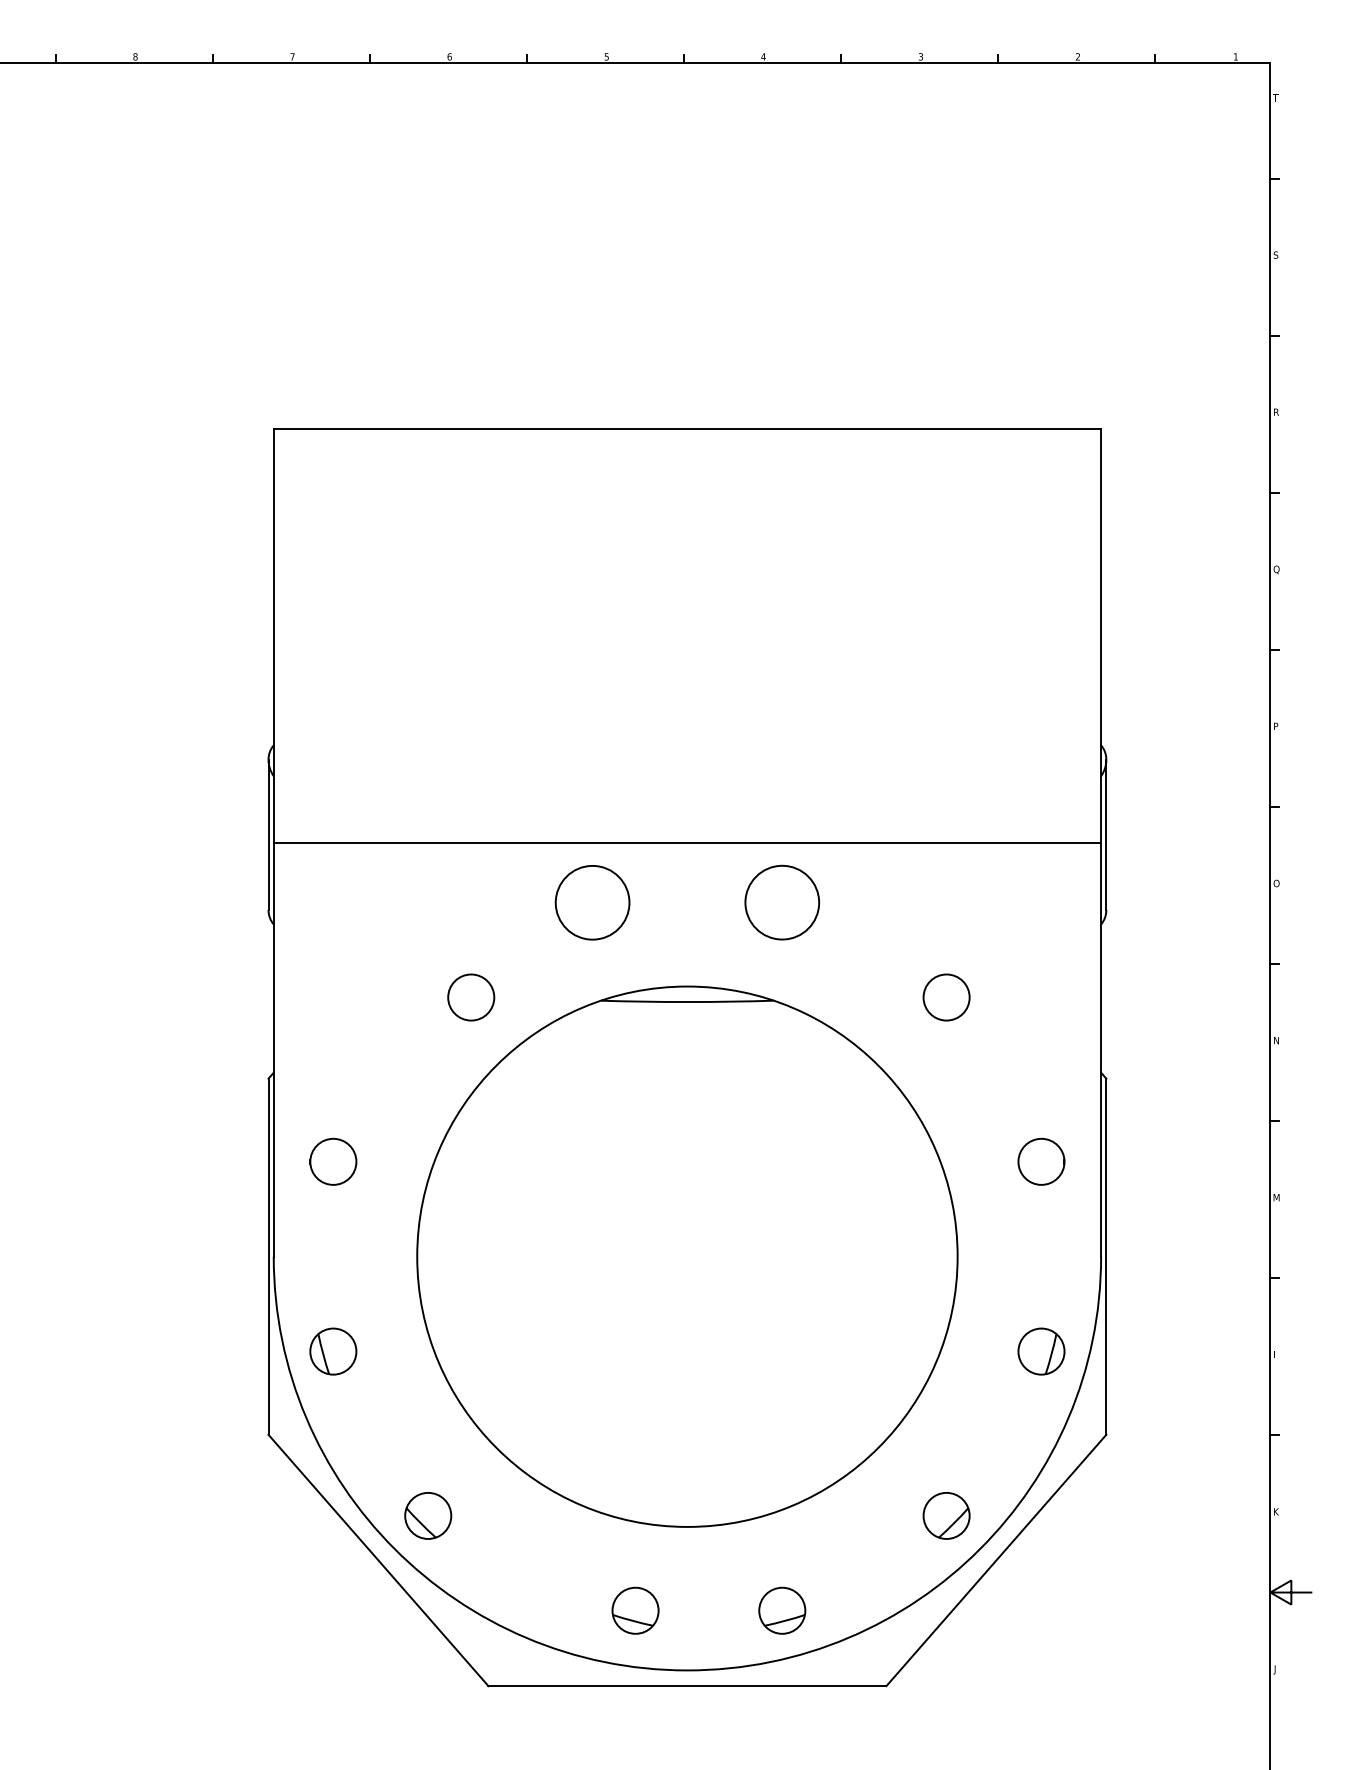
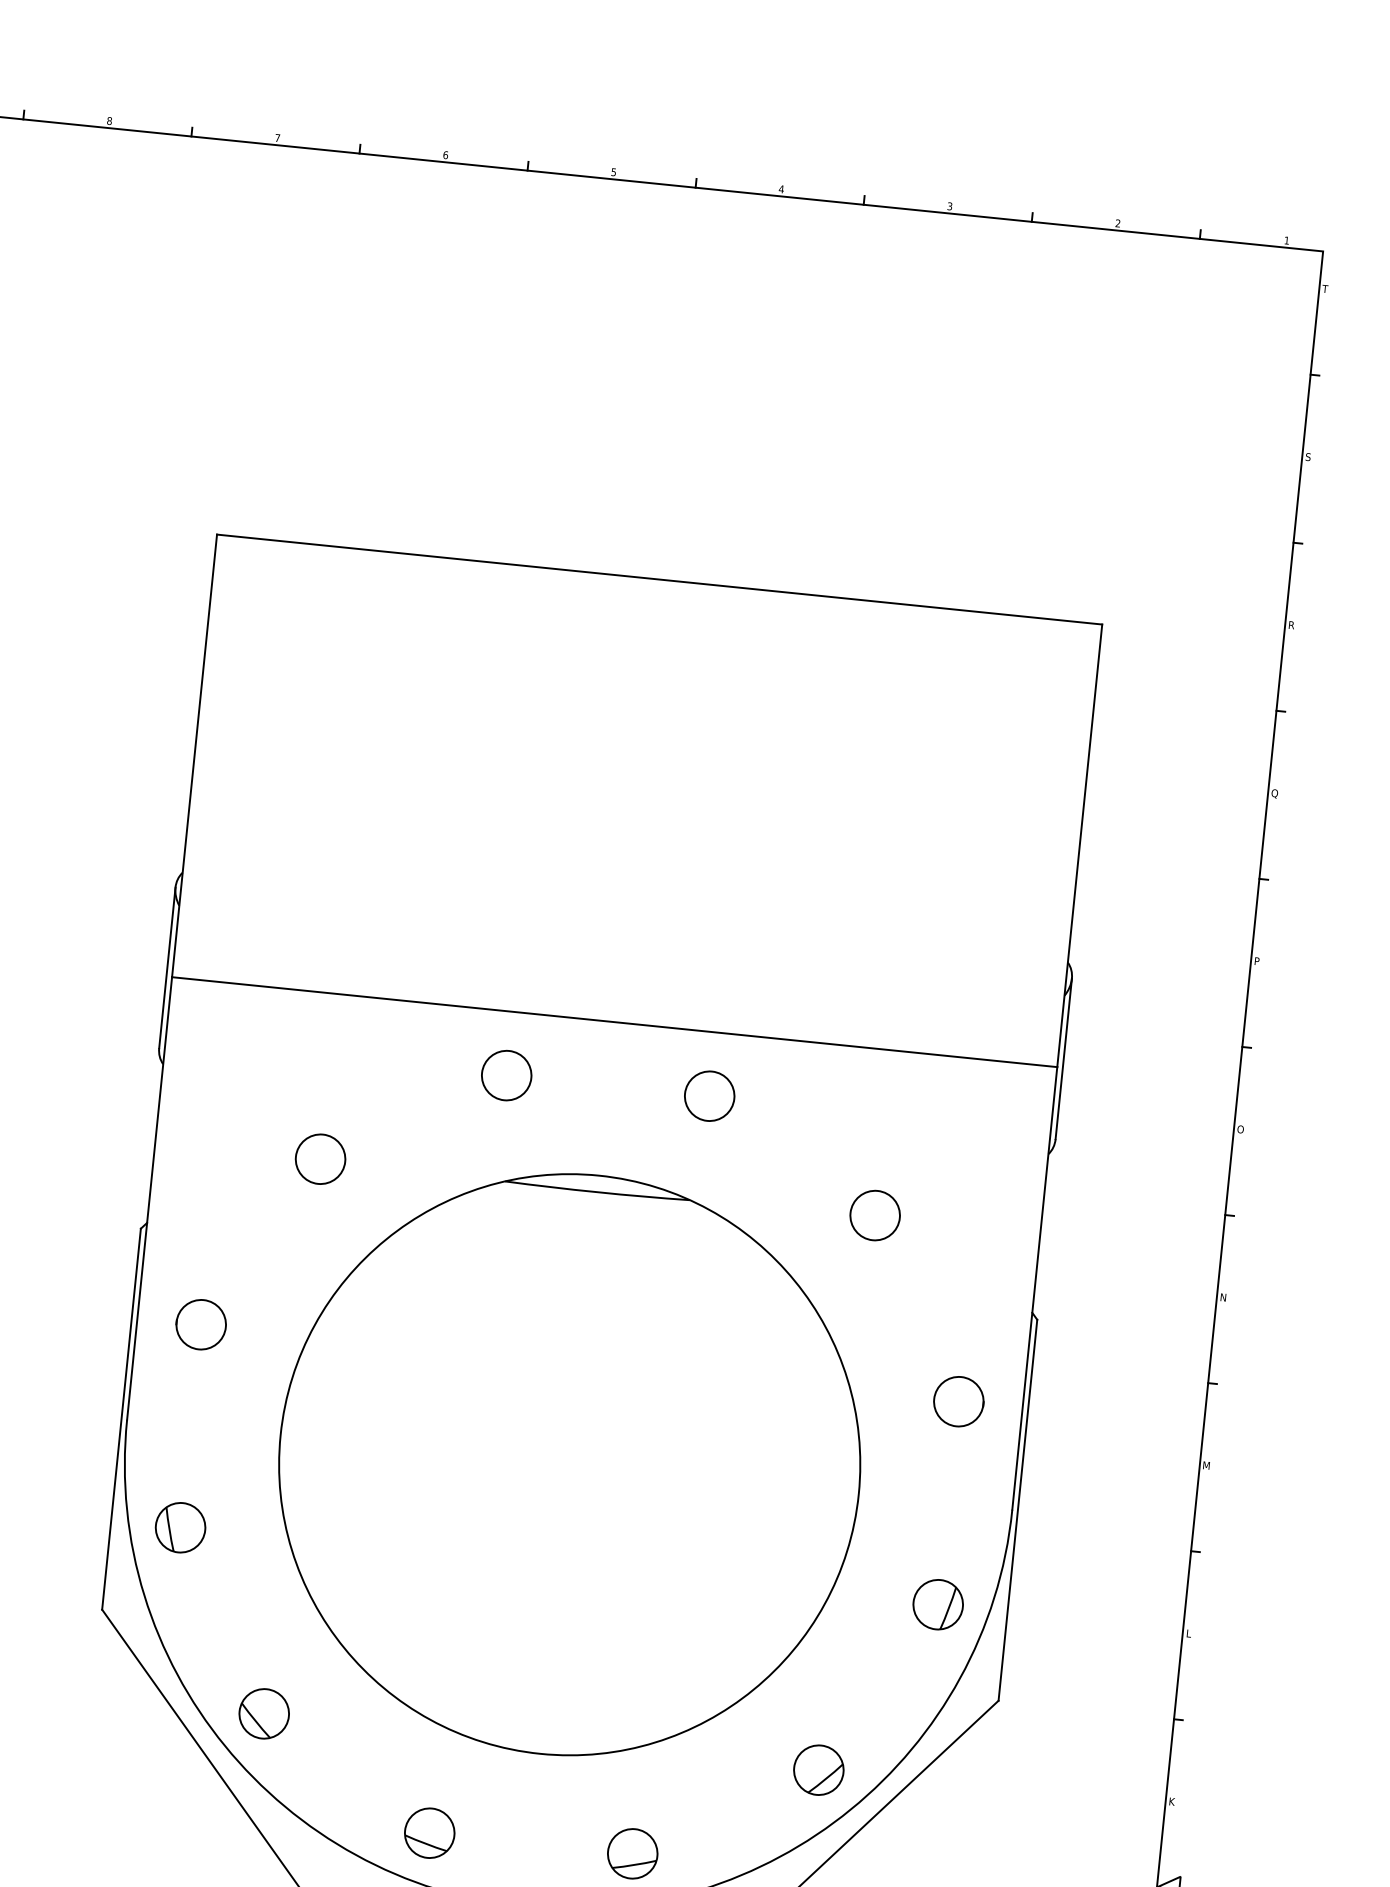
circle: (592, 902) -> (506, 1075), size x0.62
circle: (782, 902) -> (709, 1096), size x0.62
circle: (471, 997) -> (320, 1159), moved
part: (635, 1610) -> (429, 1832), moved

